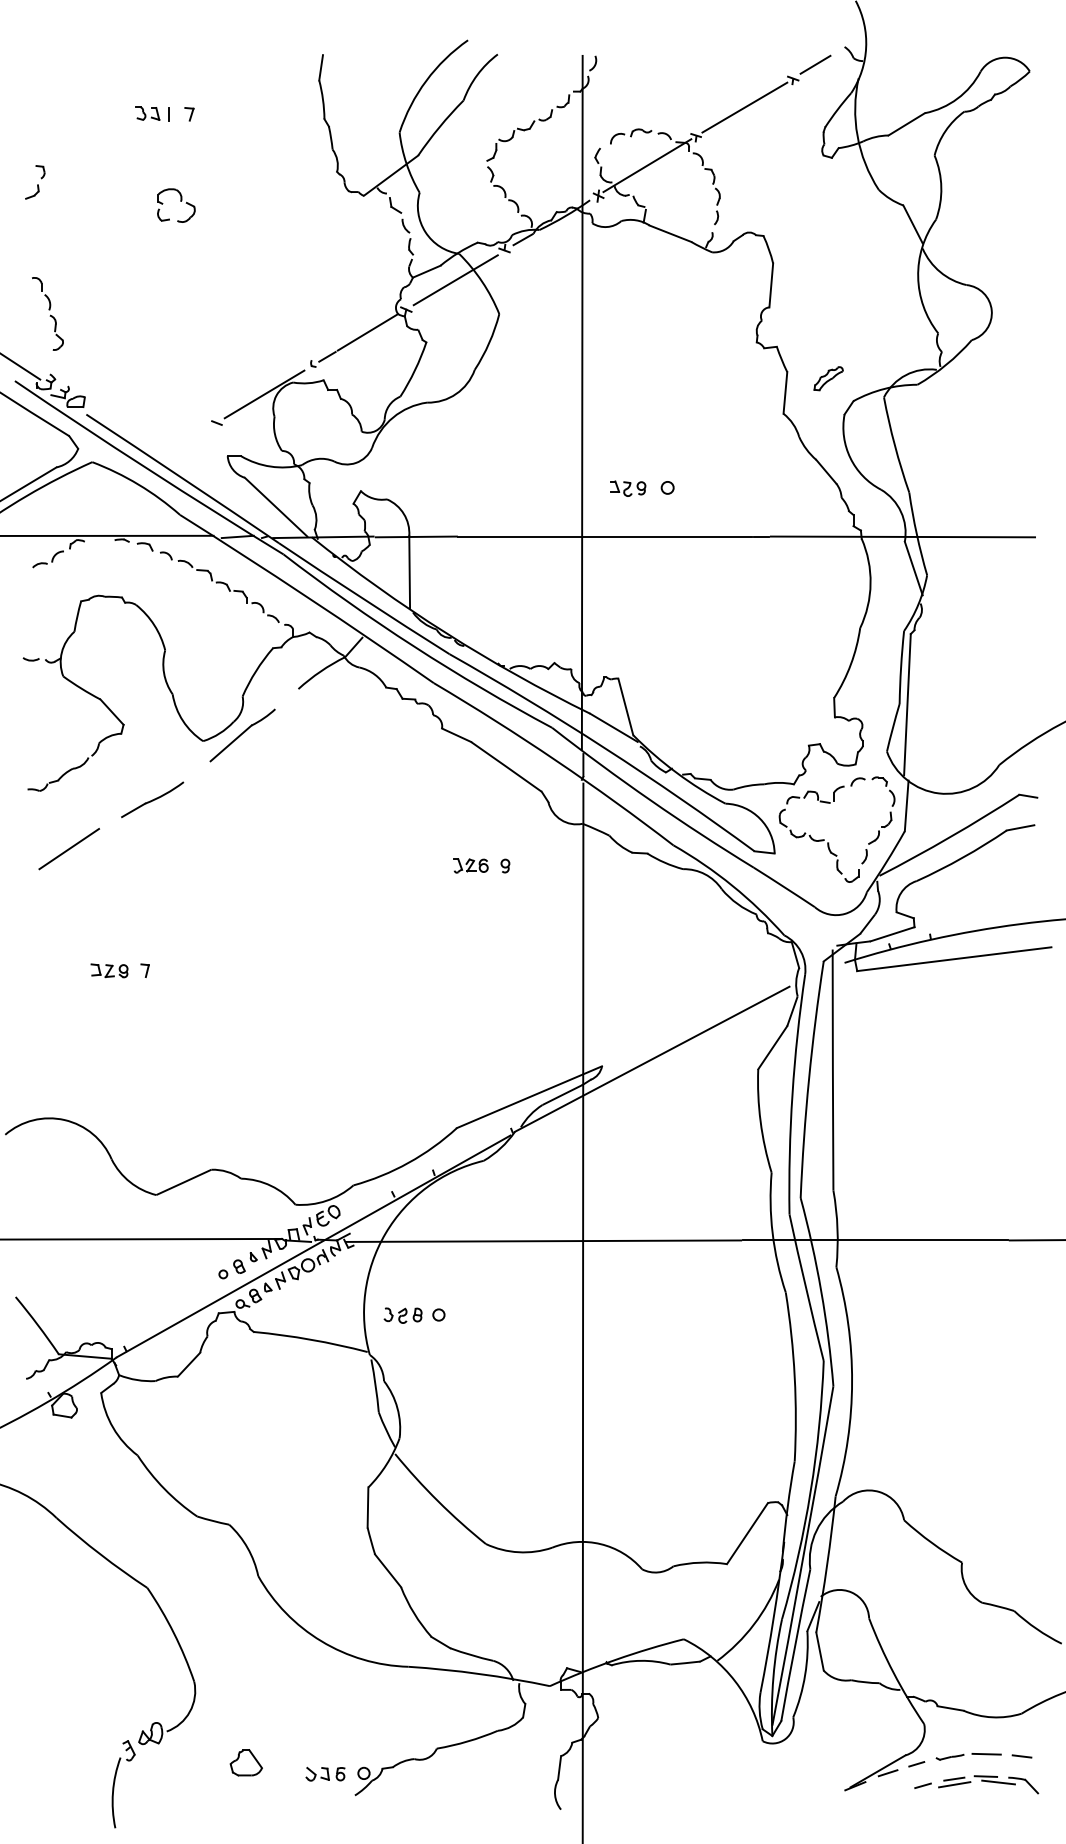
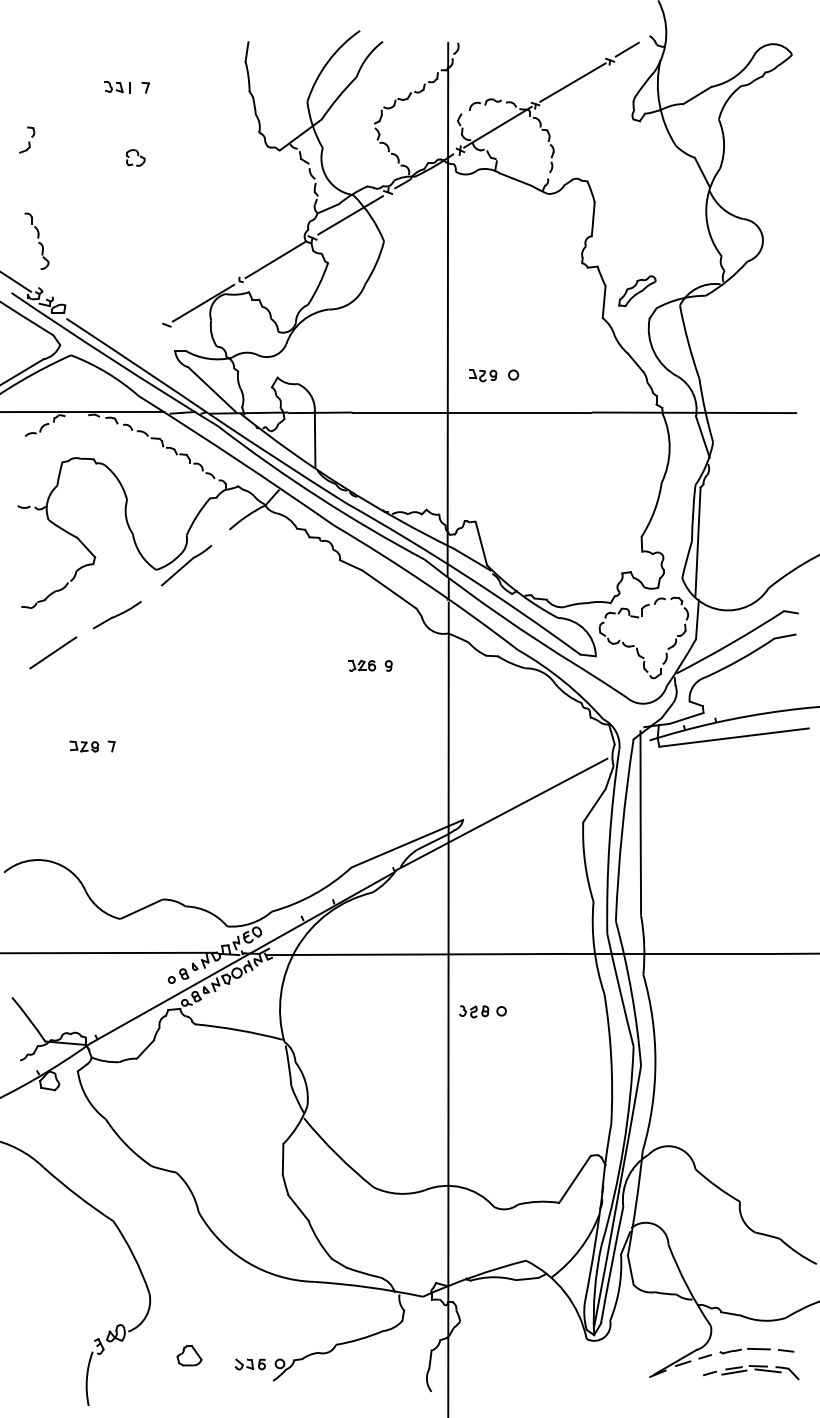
part: (176, 204) -> (135, 157), size x0.62
part: (828, 377) -> (637, 290), size x1.67
part: (414, 1315) -> (482, 1011), moved

